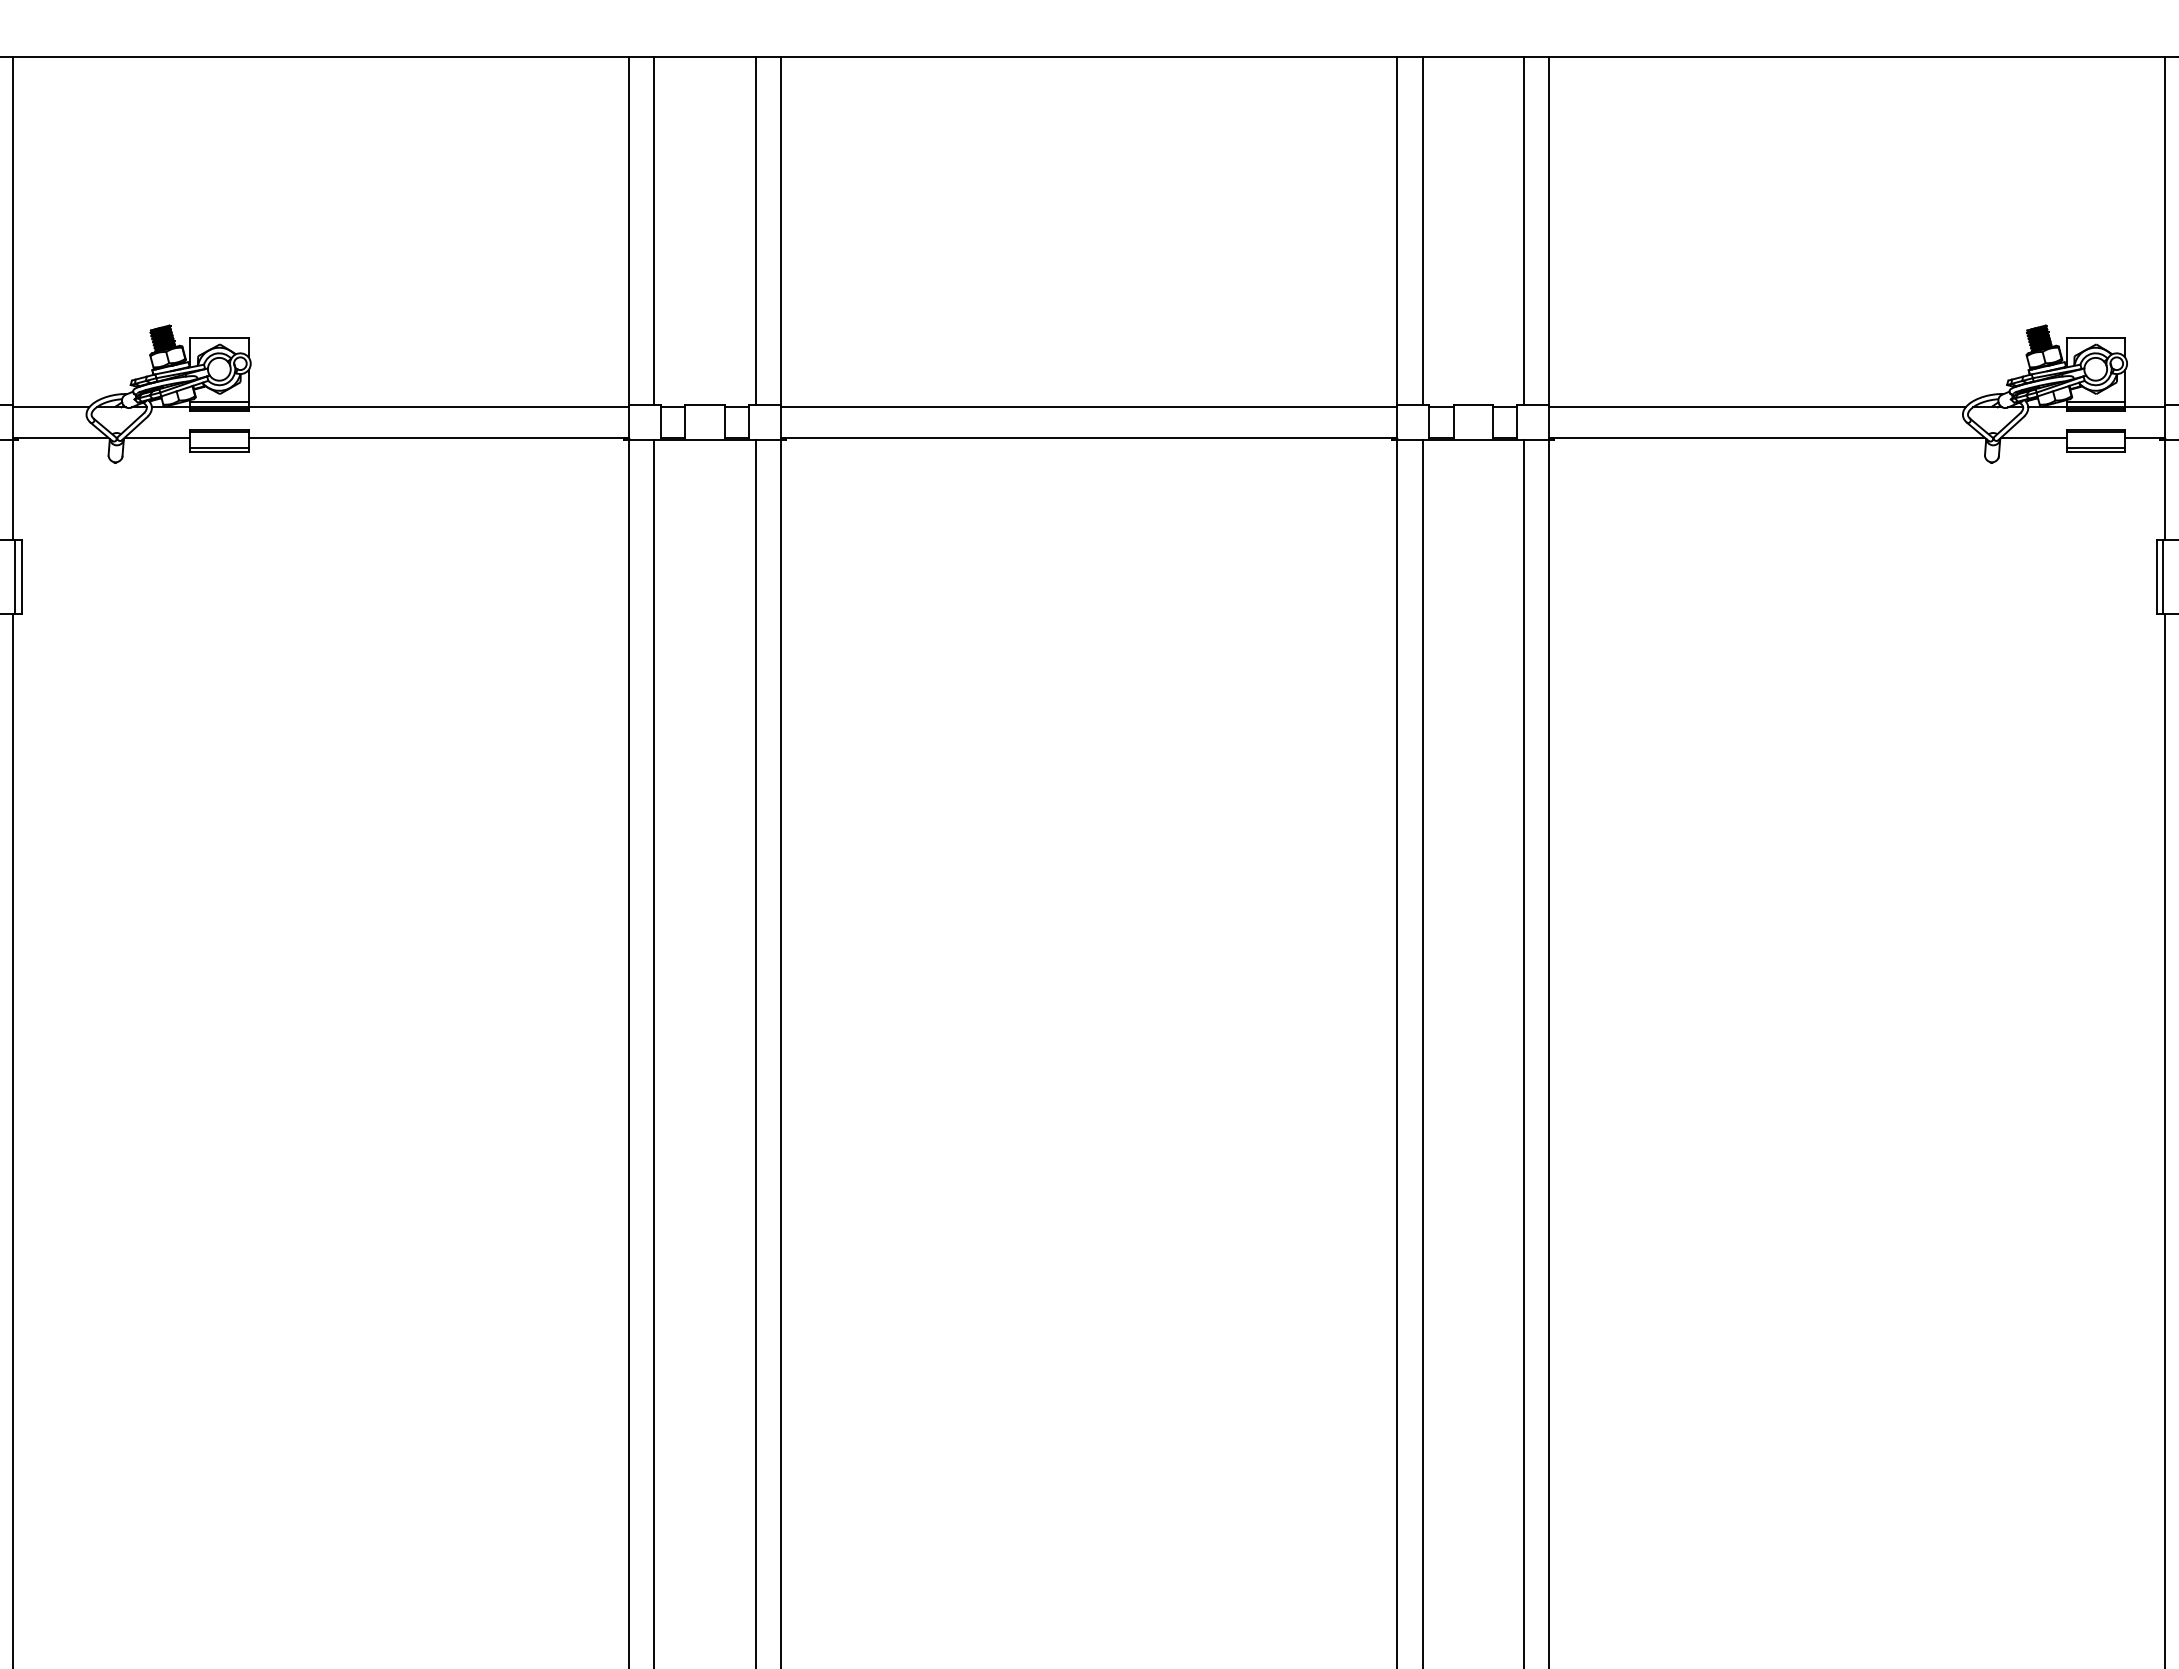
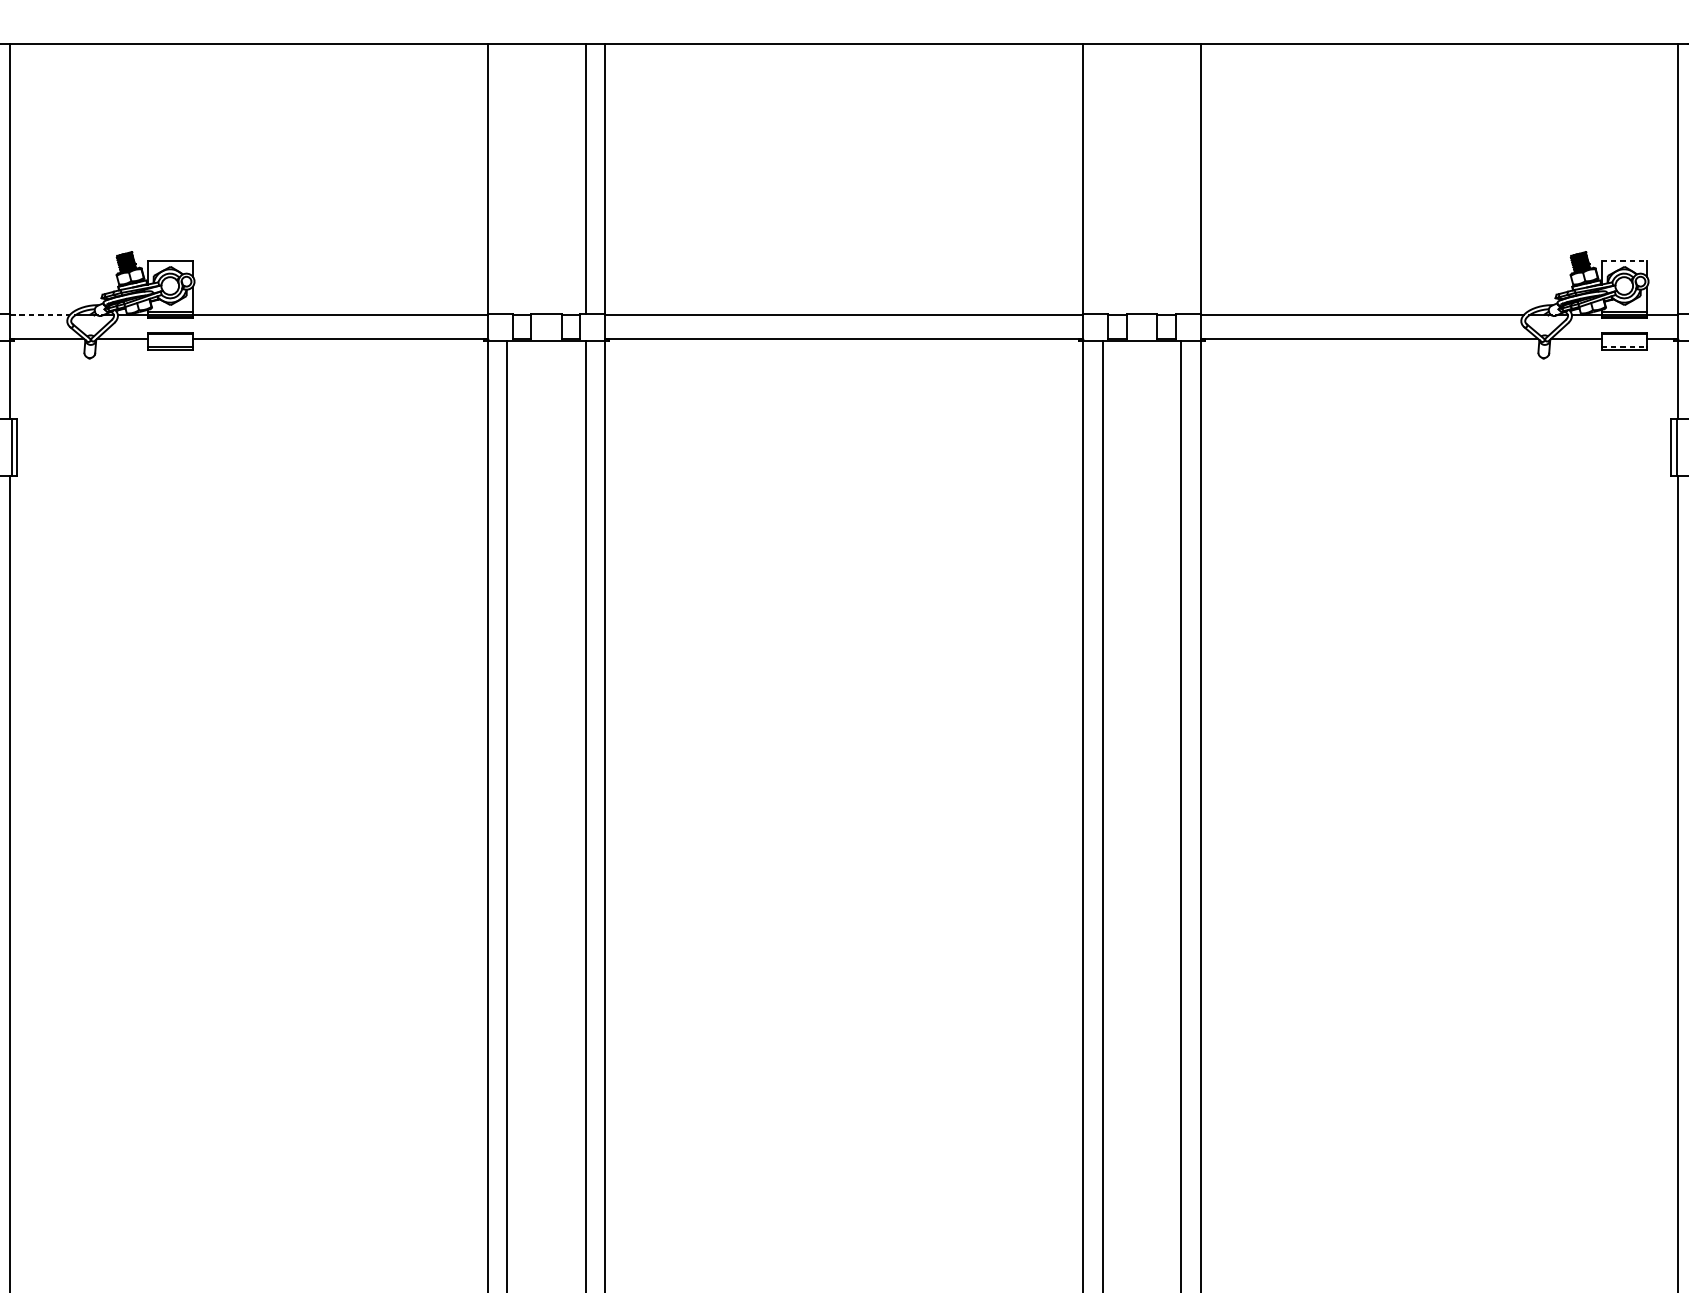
line: (654, 231) -> (507, 179), removed
line: (1422, 231) -> (1102, 179), removed
line: (1523, 231) -> (1180, 179), removed
line: (2096, 337) -> (1624, 261), solid -> dashed
line: (51, 407) -> (40, 315), solid -> dashed
line: (2096, 447) -> (1624, 346), solid -> dashed

